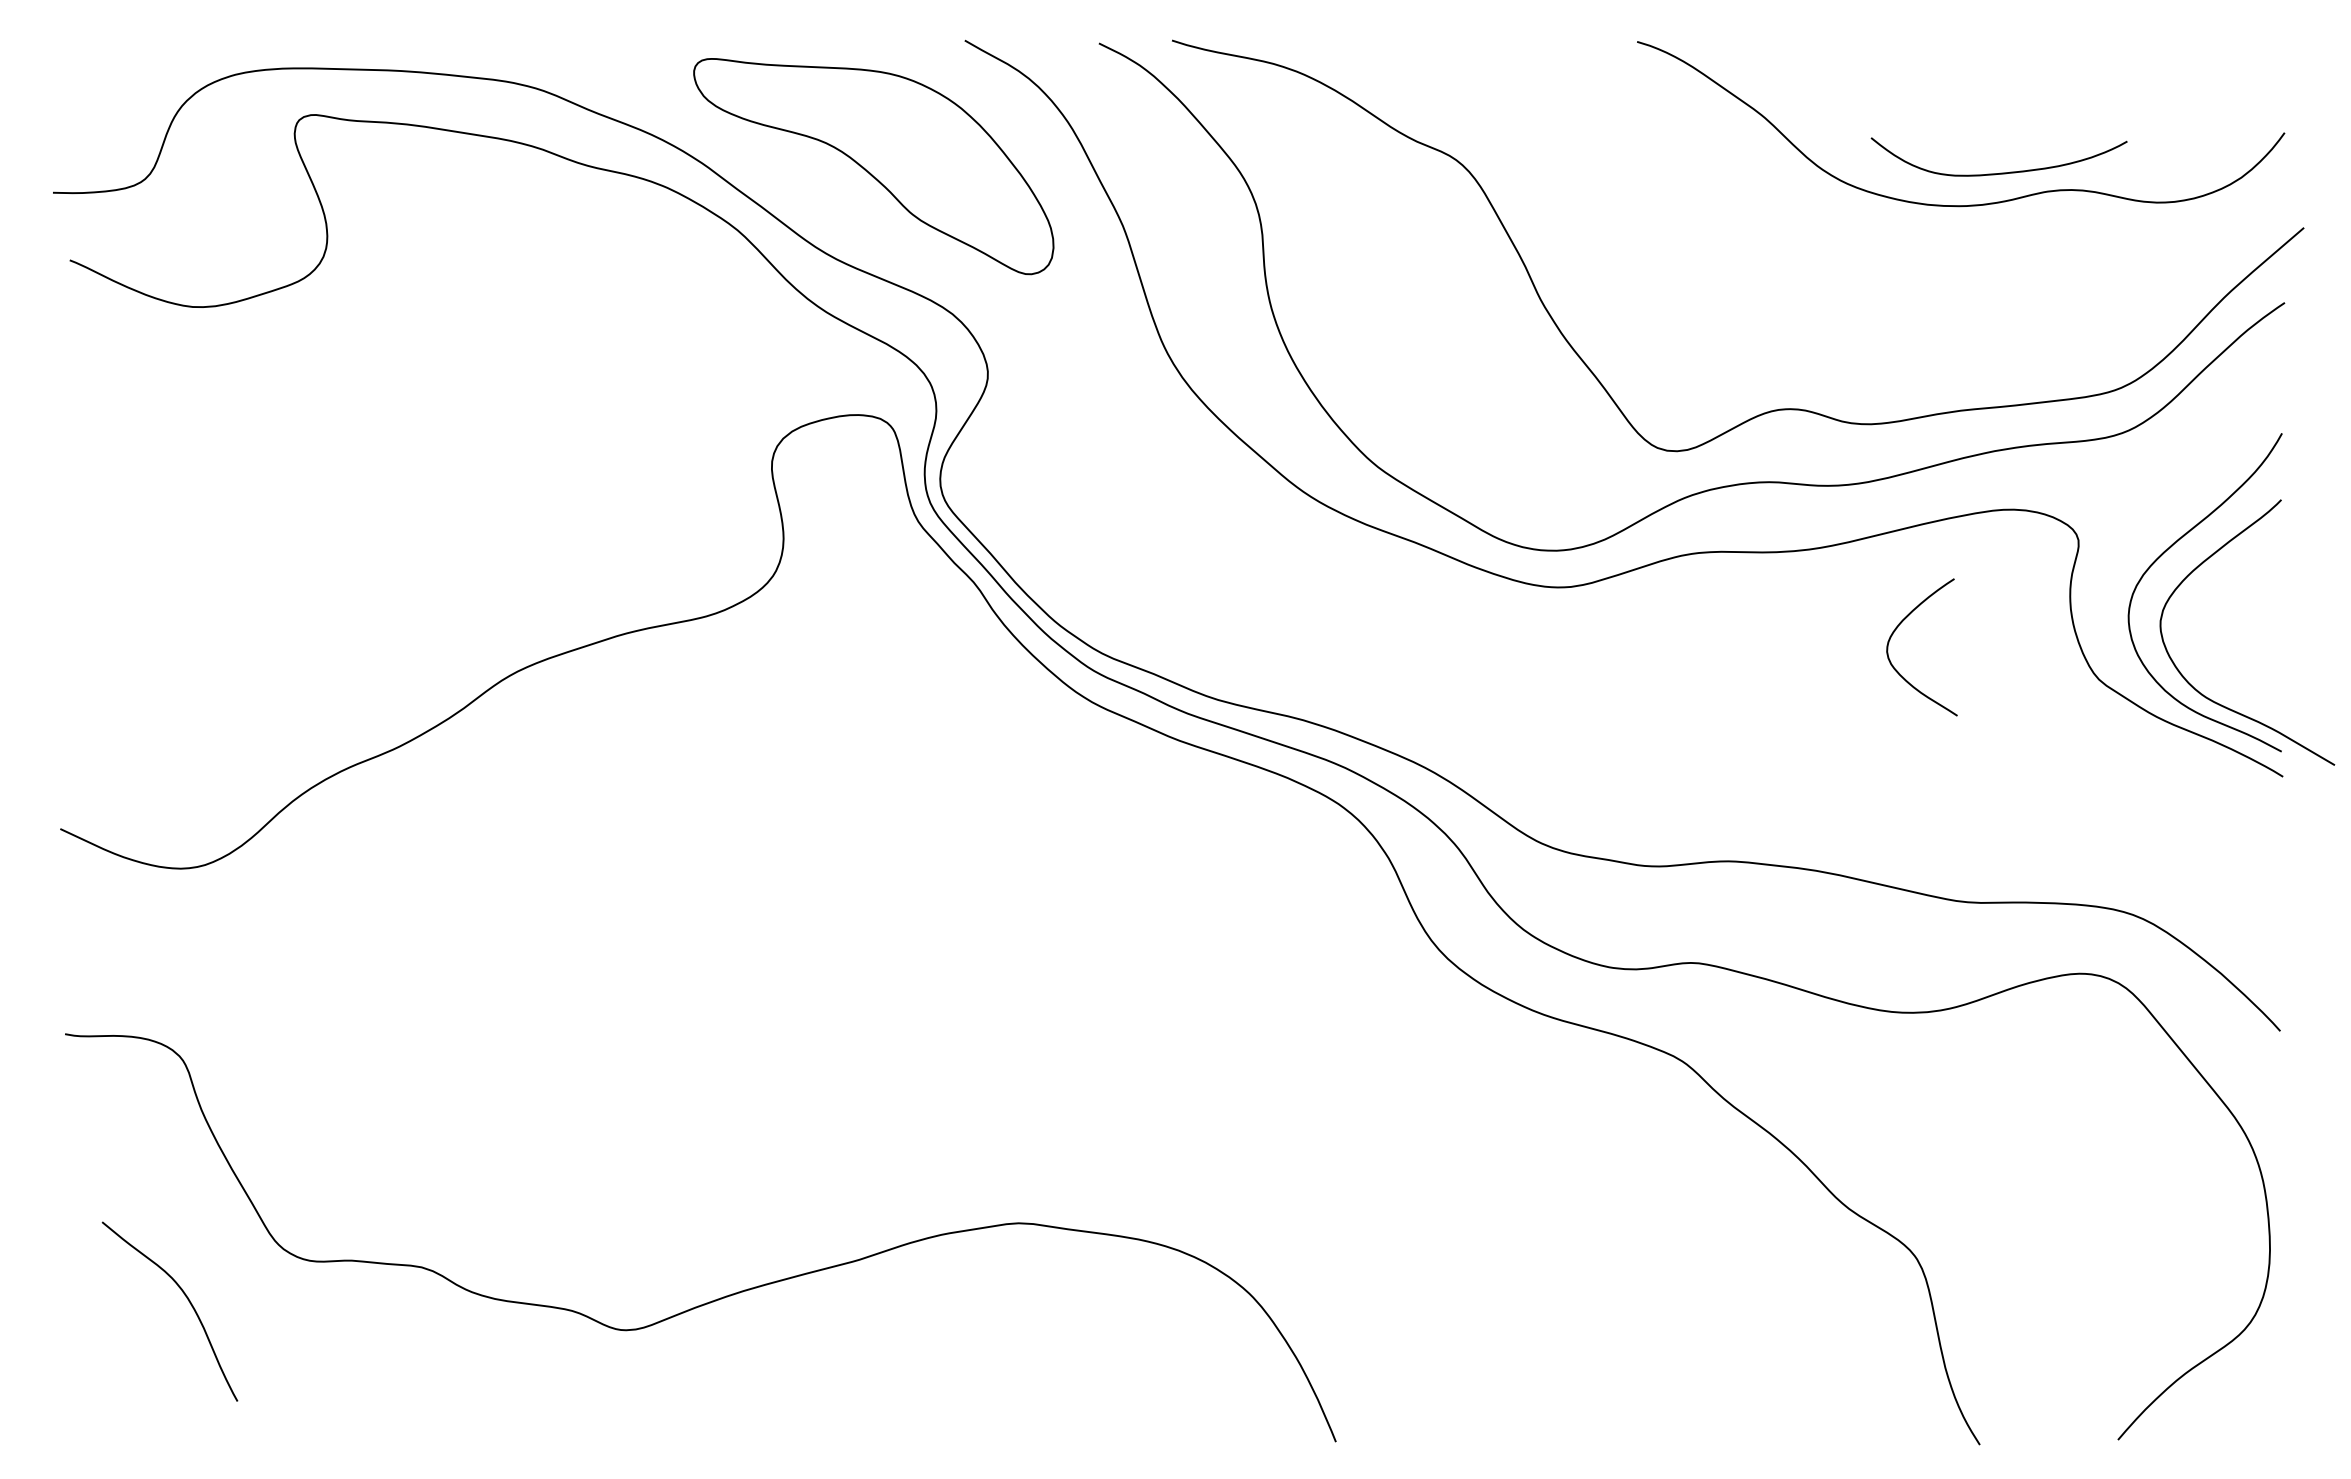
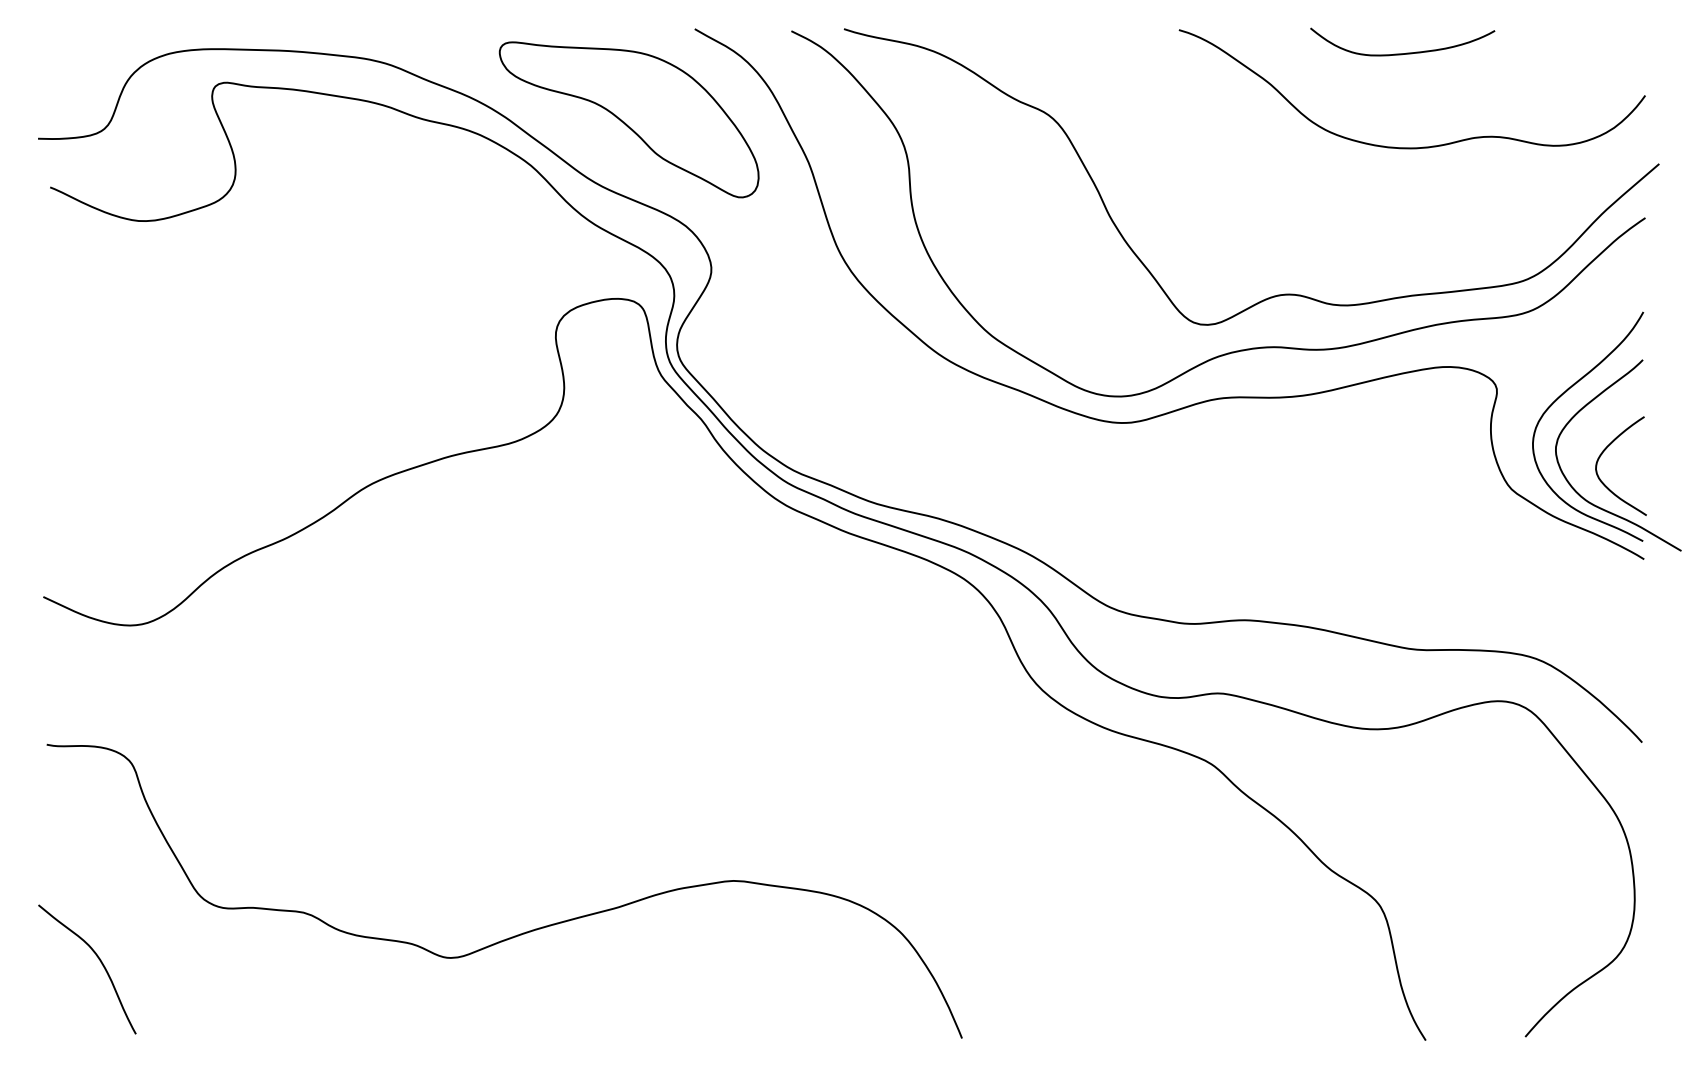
curve: (2004, 171) -> (1406, 52), moved
curve: (1896, 631) -> (1602, 454), moved
curve: (188, 1301) -> (100, 962), moved

